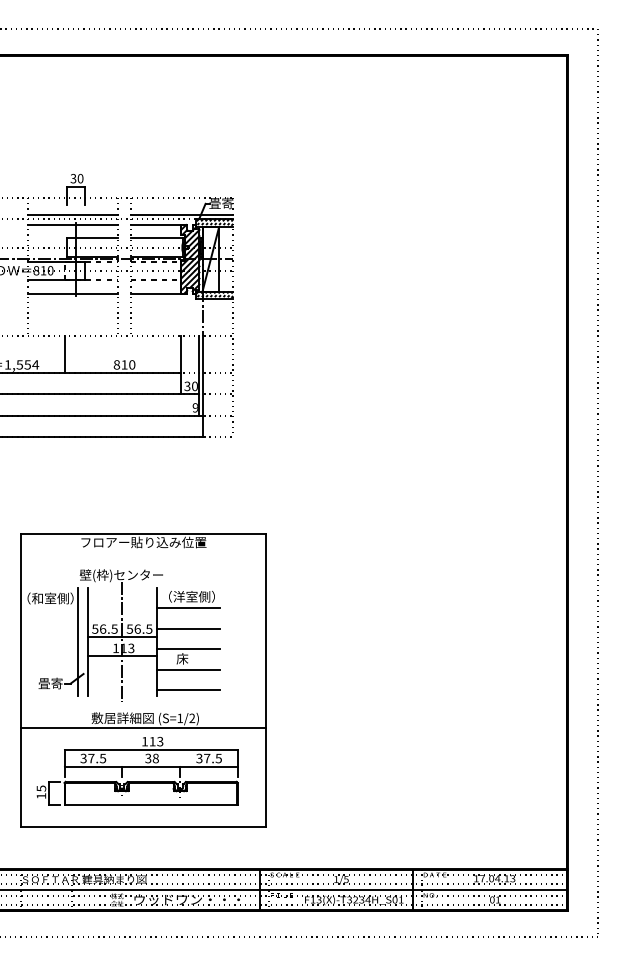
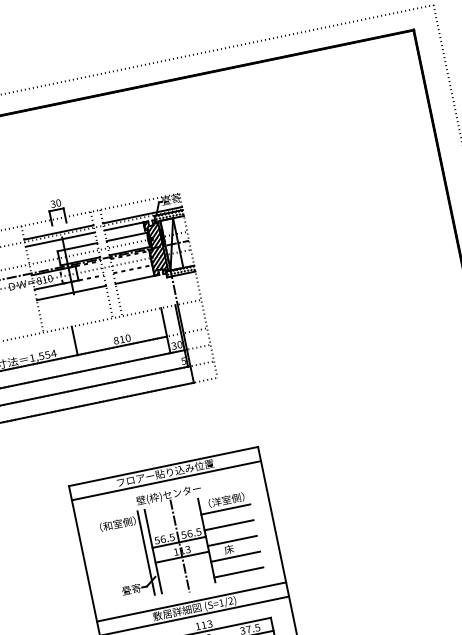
text: (194, 407) -> (182, 361), 9 -> 5
line: (142, 552) -> (165, 481), added
part: (123, 635) -> (179, 540), moved
line: (142, 709) -> (191, 602), added

